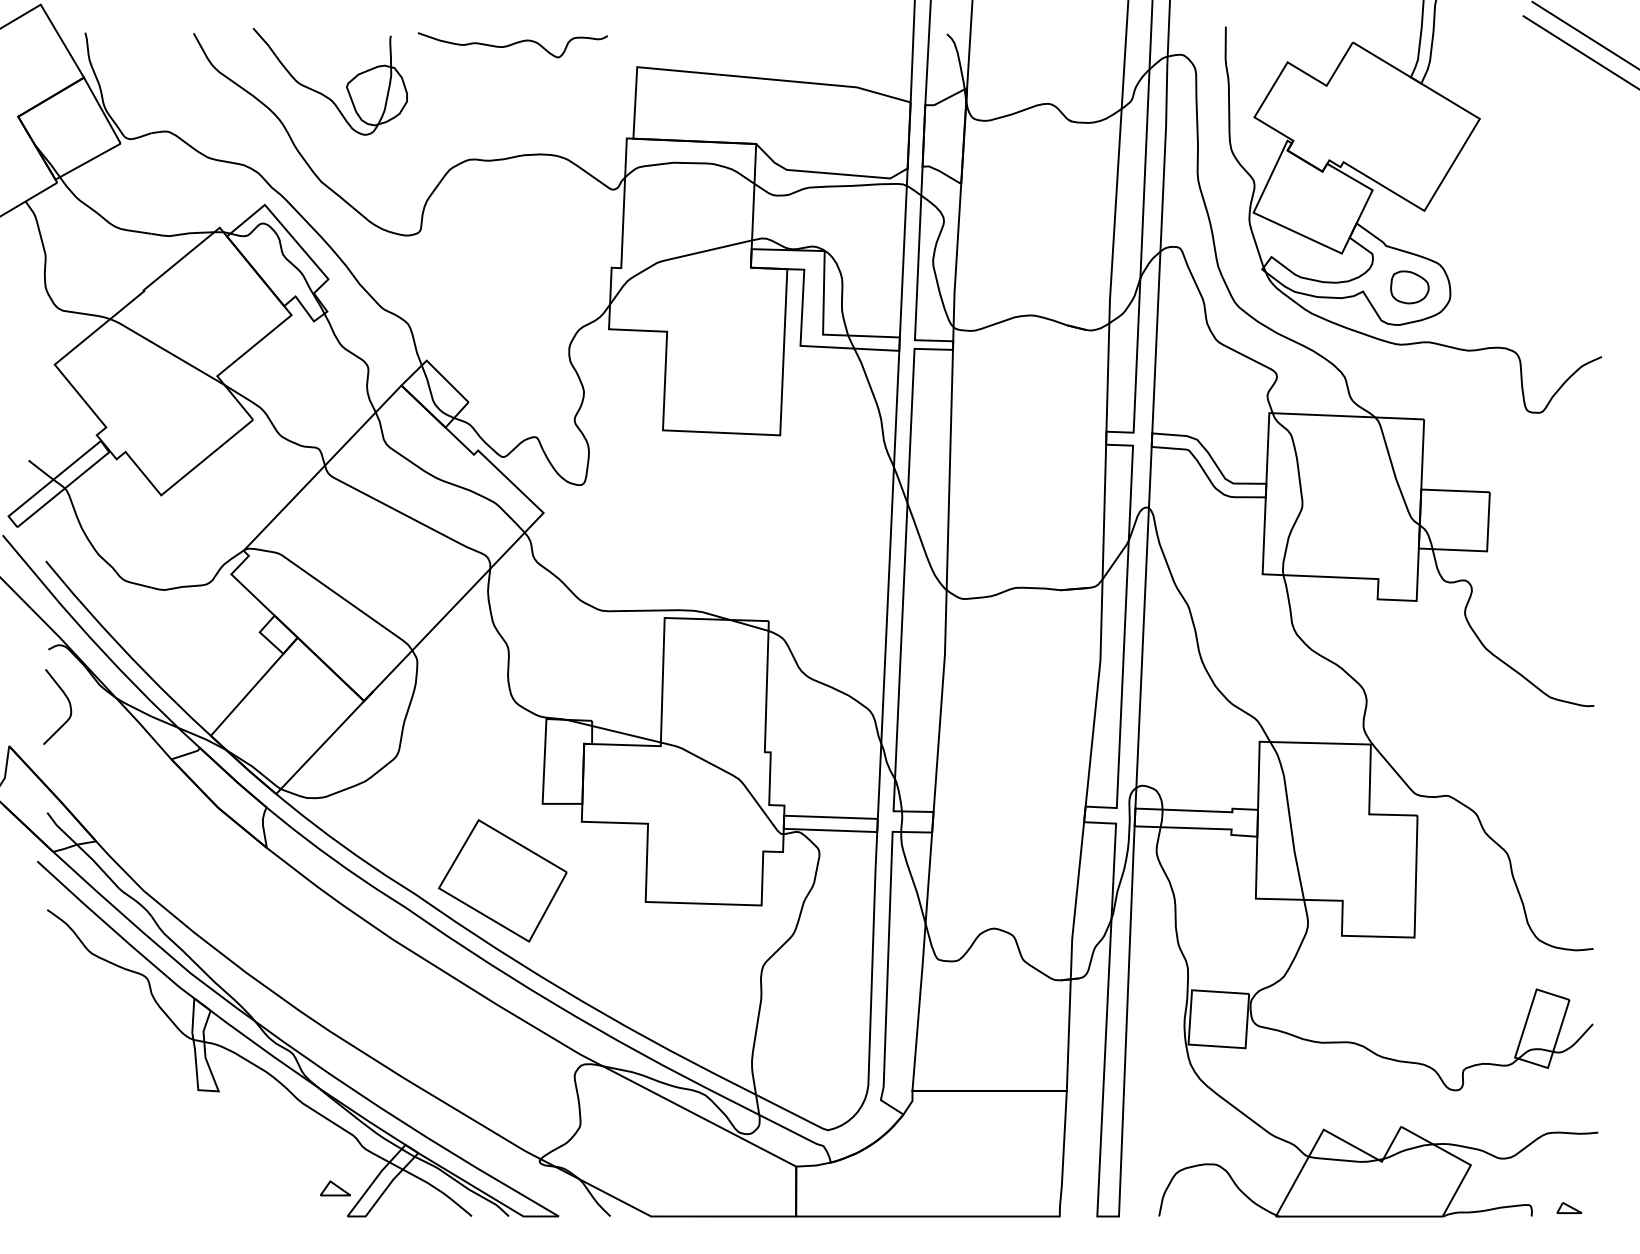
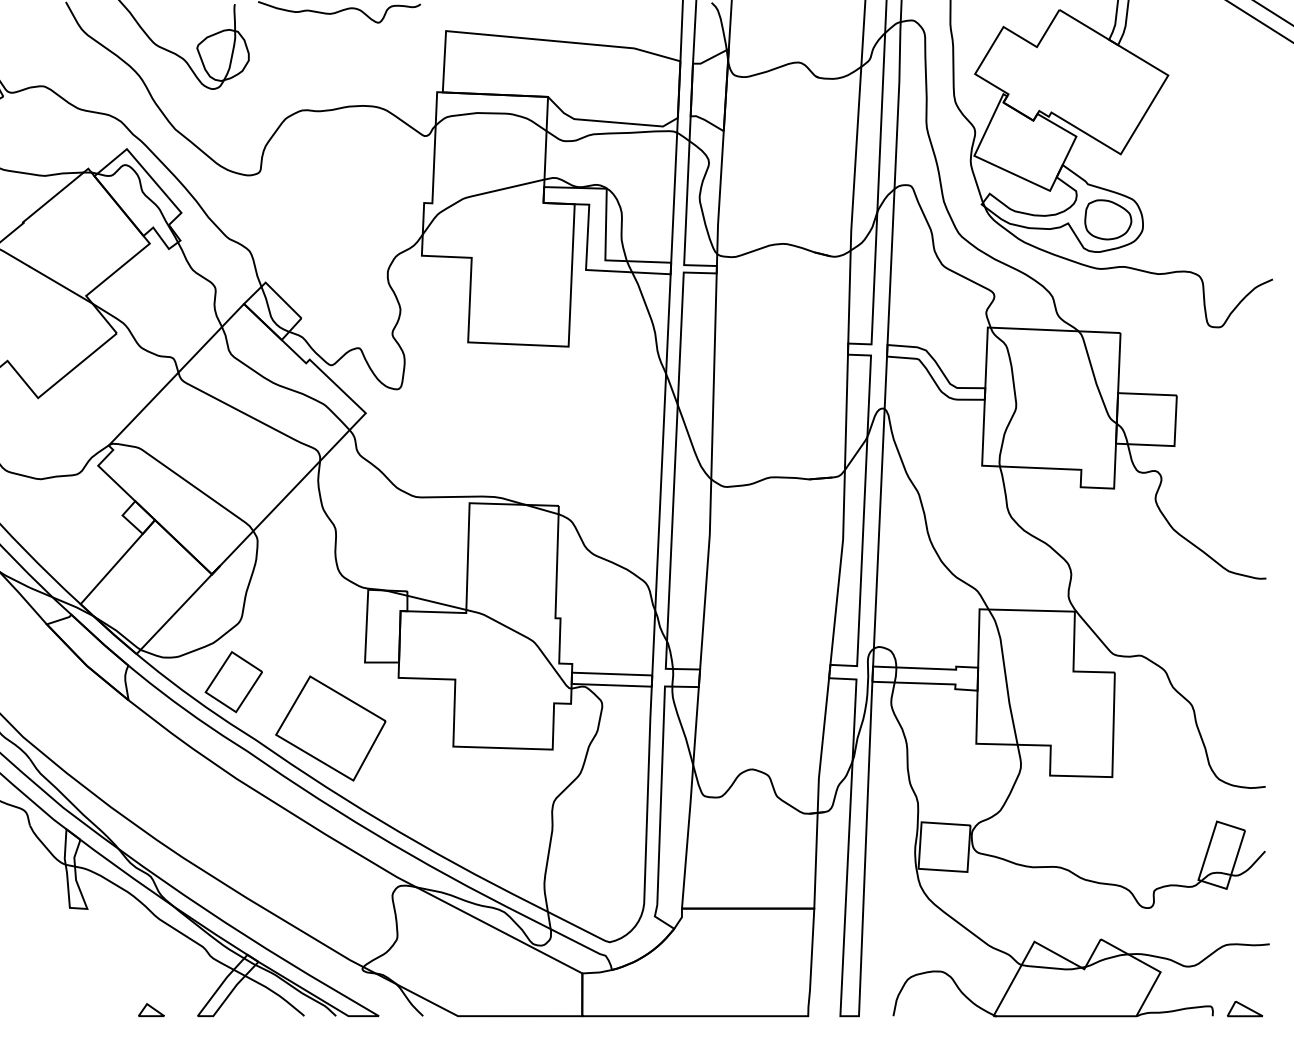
part: (1409, 287) -> (1107, 219), size x1.43
part: (389, 826) -> (233, 681), added
part: (335, 1188) -> (151, 1010), moved
part: (1569, 1207) -> (1245, 1008), size x1.67

